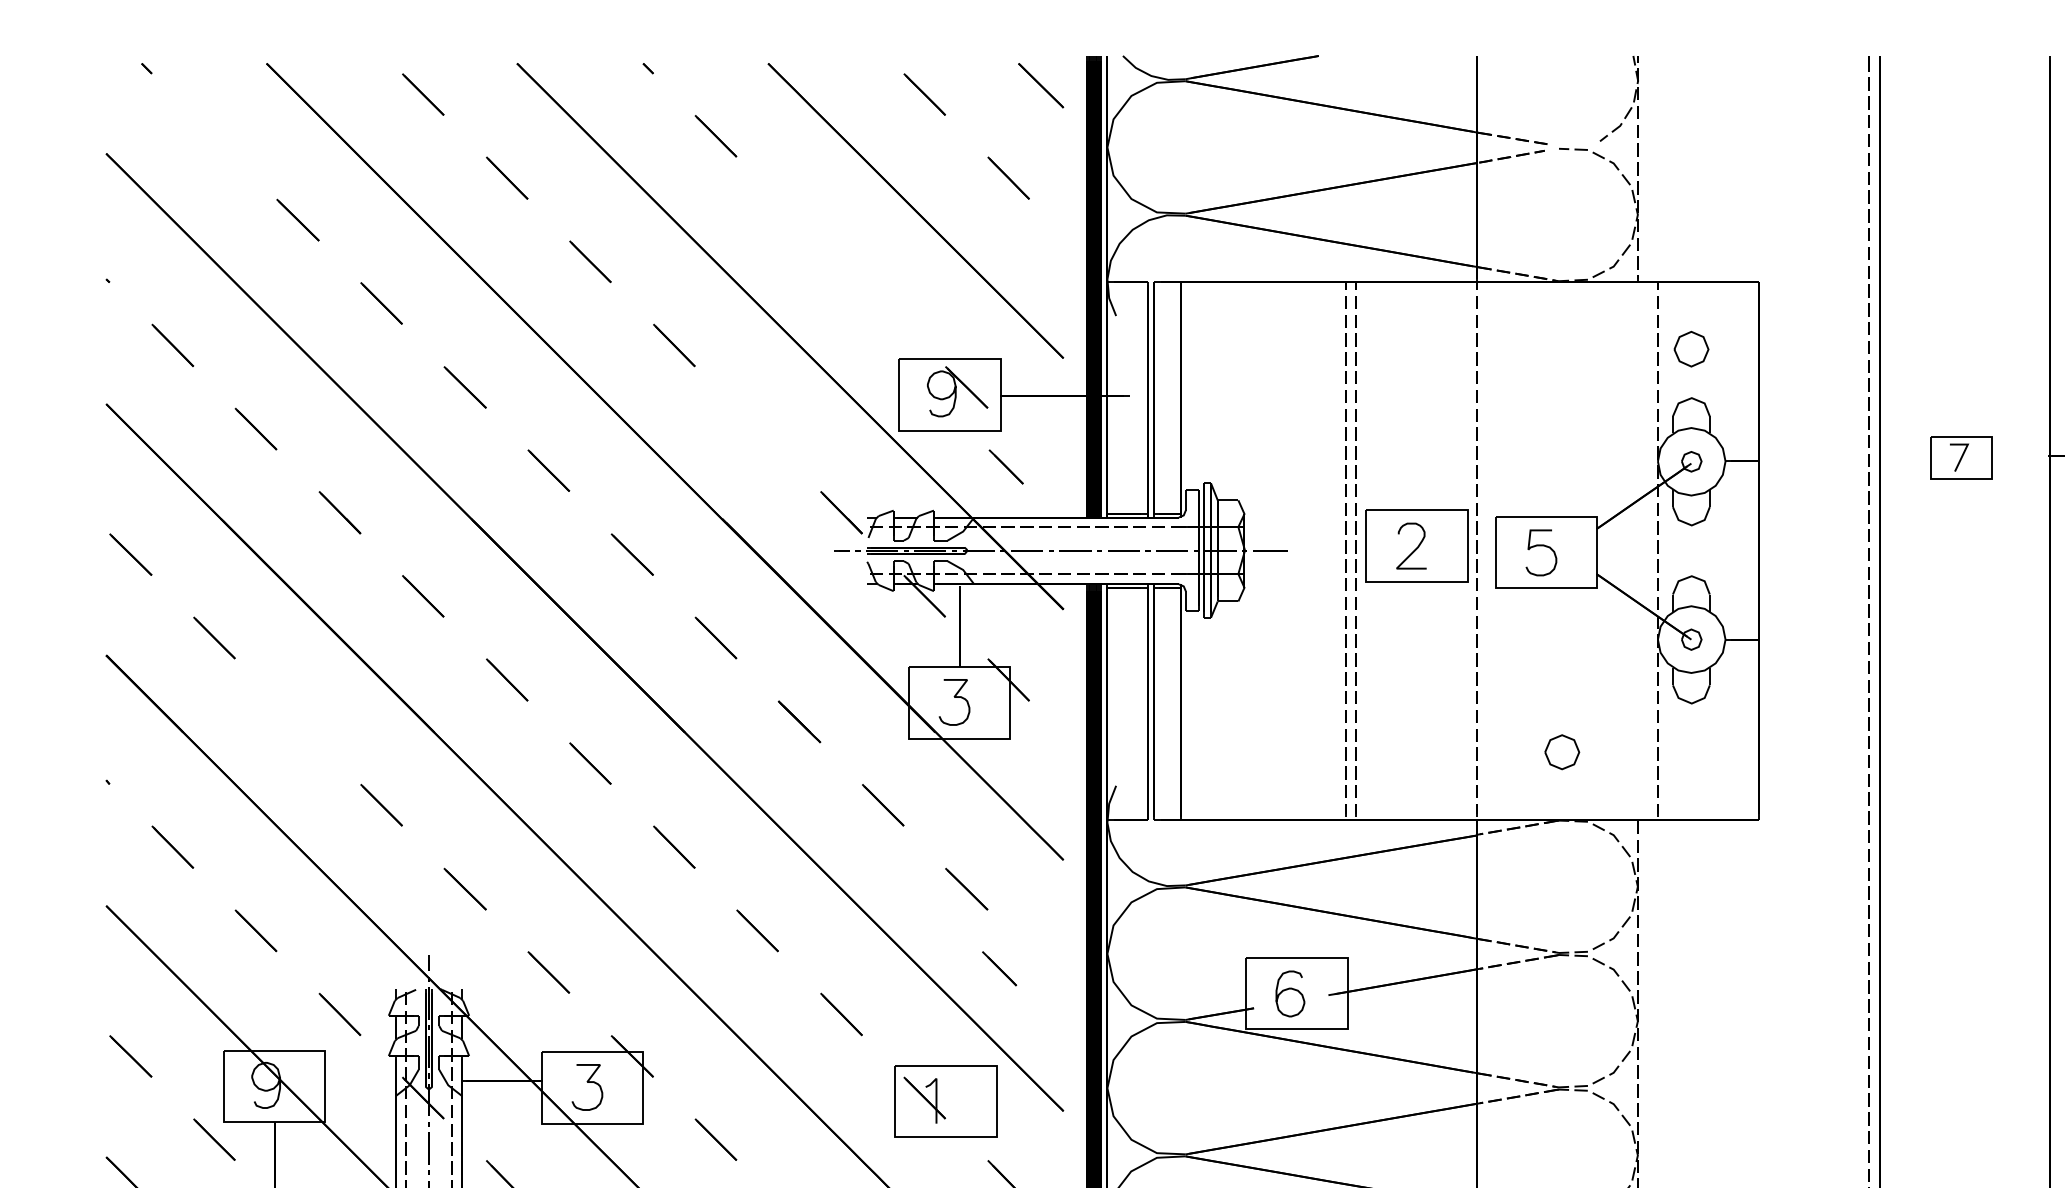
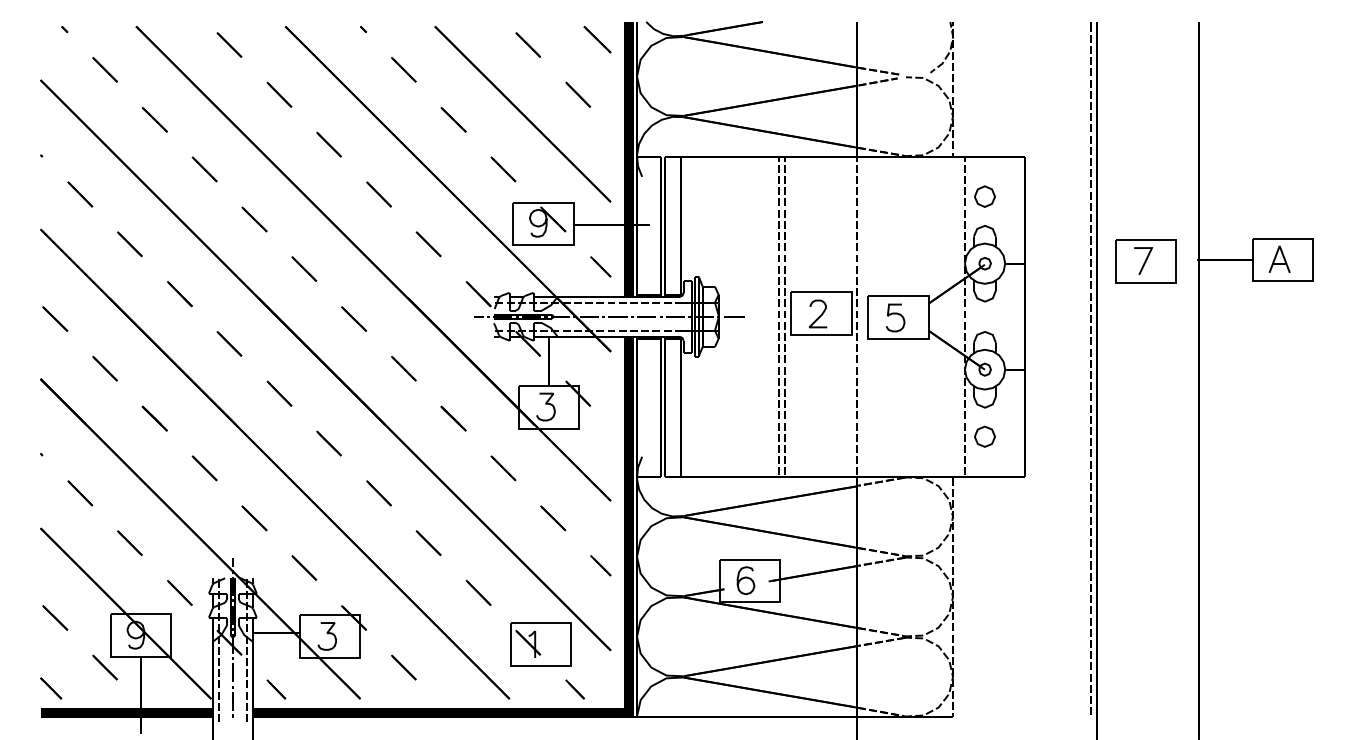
line: (213, 135) -> (104, 69), added
line: (799, 219) -> (453, 119), added
line: (883, 303) -> (503, 169), added
line: (757, 429) -> (428, 244), added
part: (1961, 458) -> (1145, 261), size x1.67
line: (1005, 466) -> (600, 266), moved
line: (297, 721) -> (154, 418), added
part: (1561, 751) -> (984, 436), moved
line: (999, 968) -> (600, 565), moved

